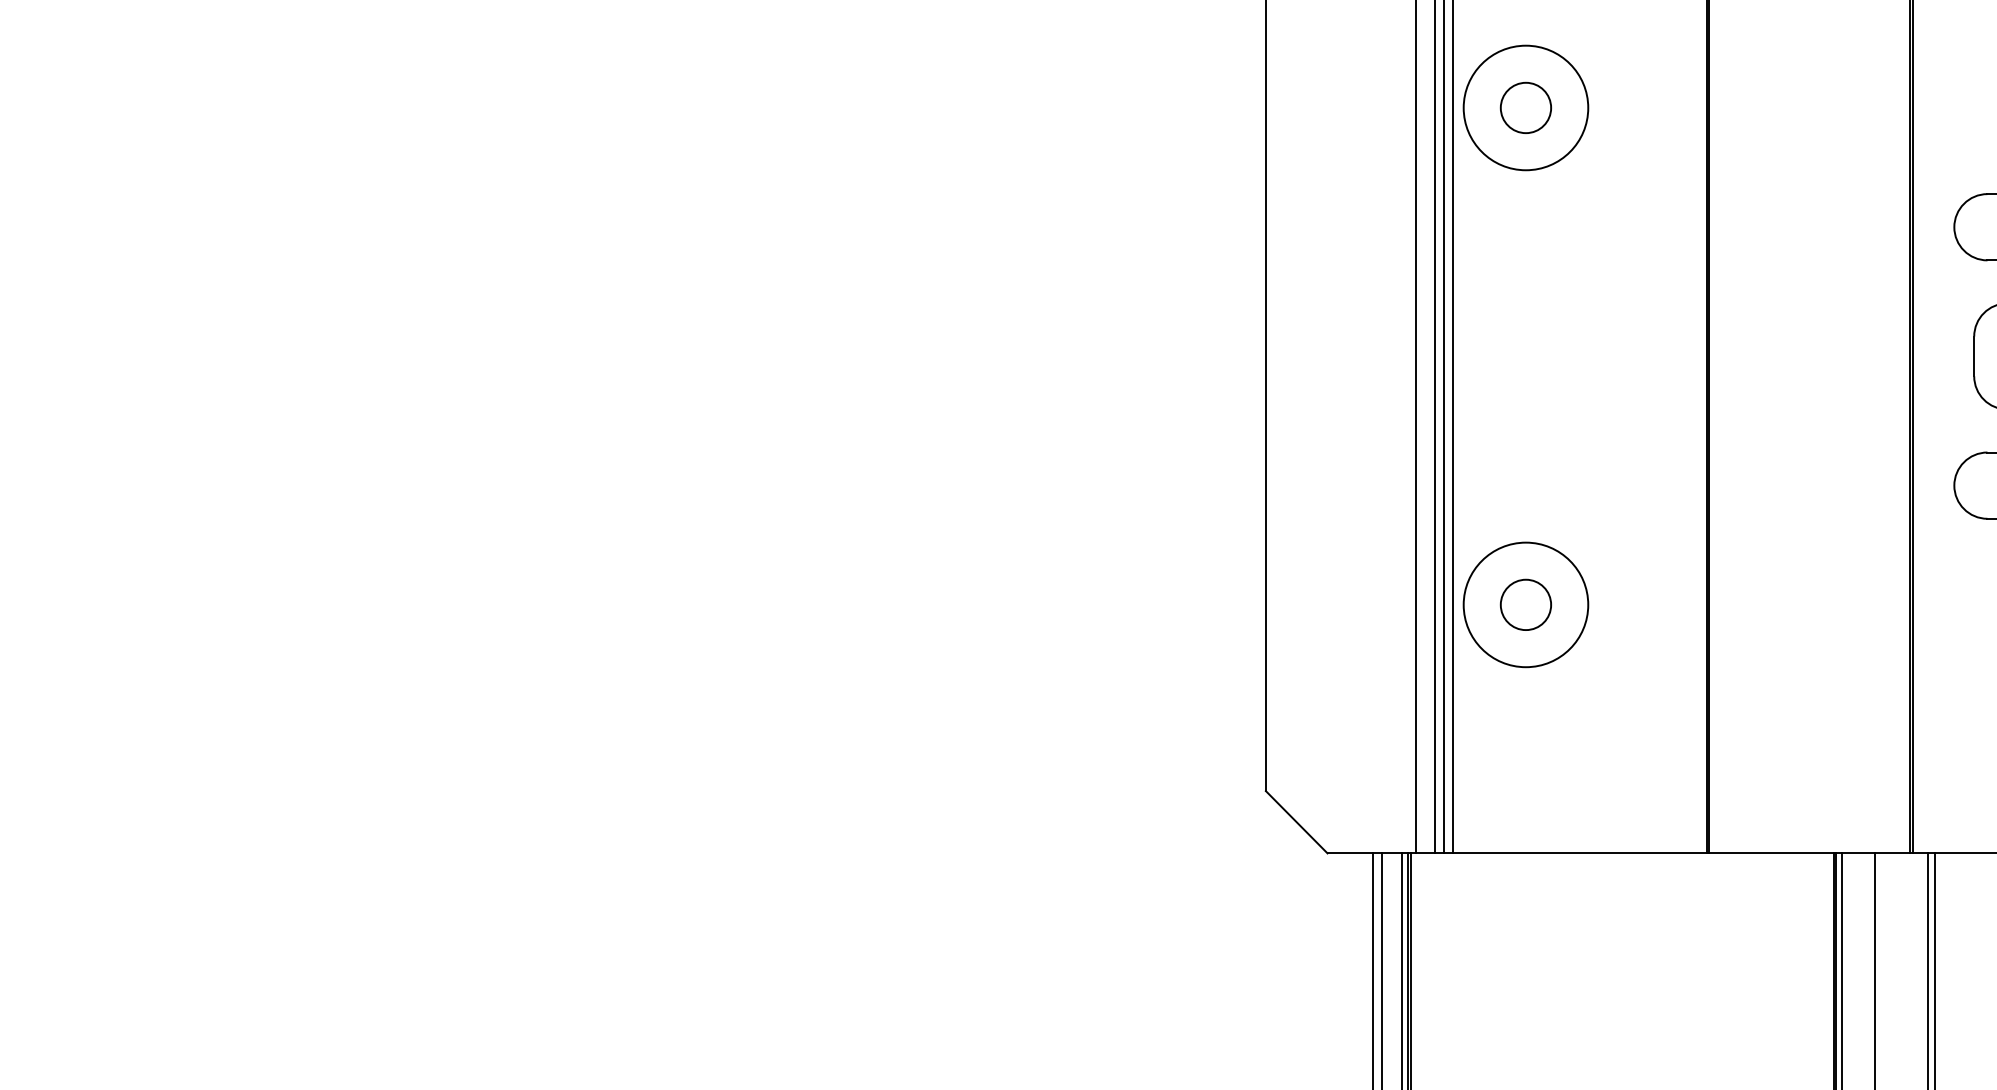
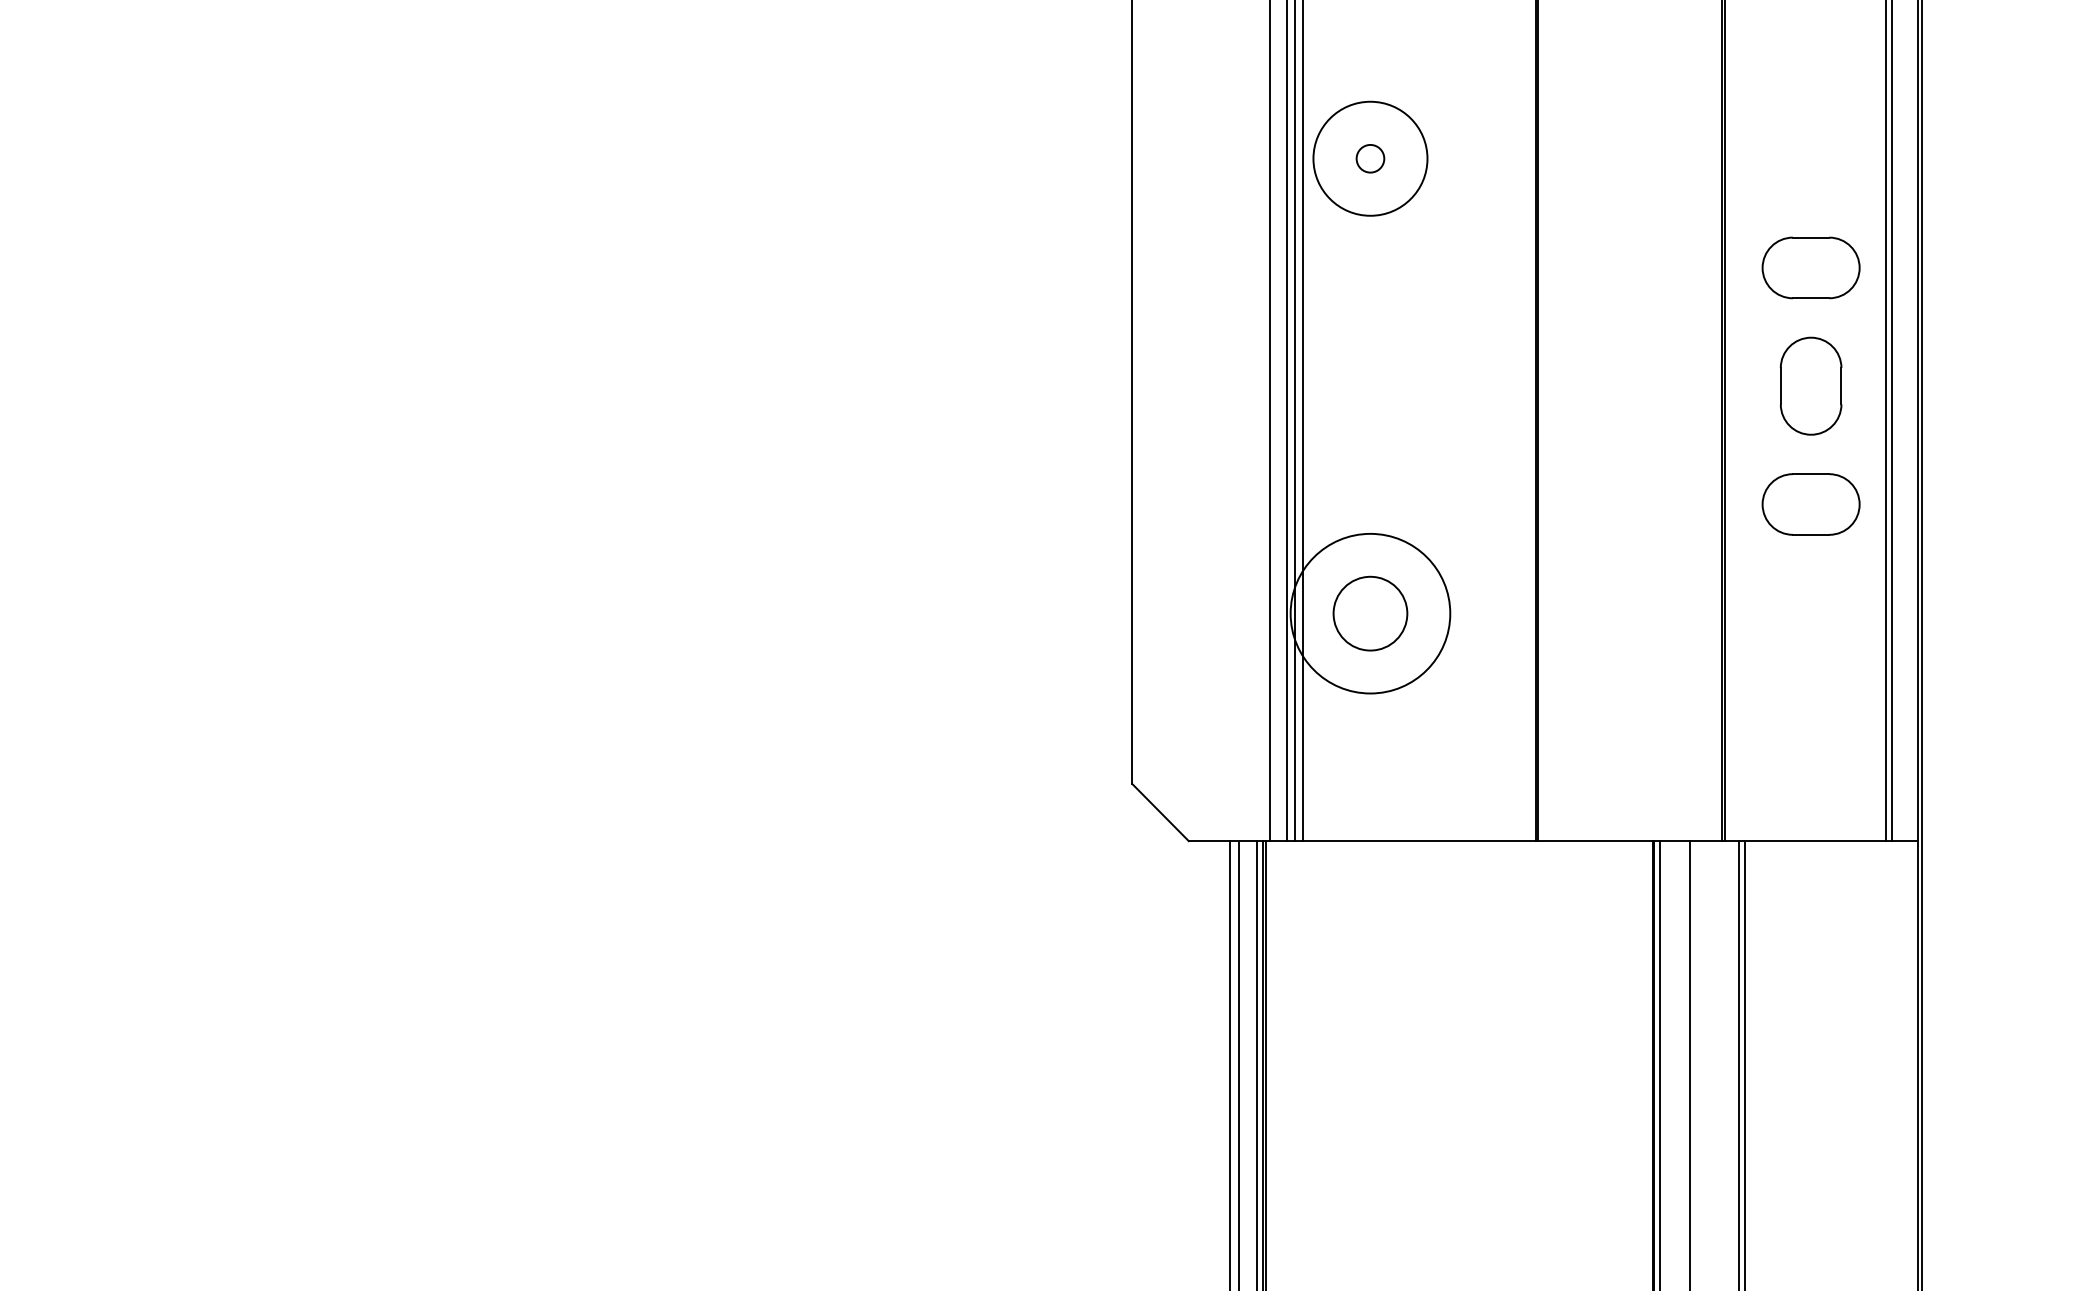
circle: (1526, 107) -> (1370, 158), size x0.6
circle: (1526, 604) -> (1370, 613), size x1.4
circle: (1526, 604) -> (1370, 613), size x1.6

